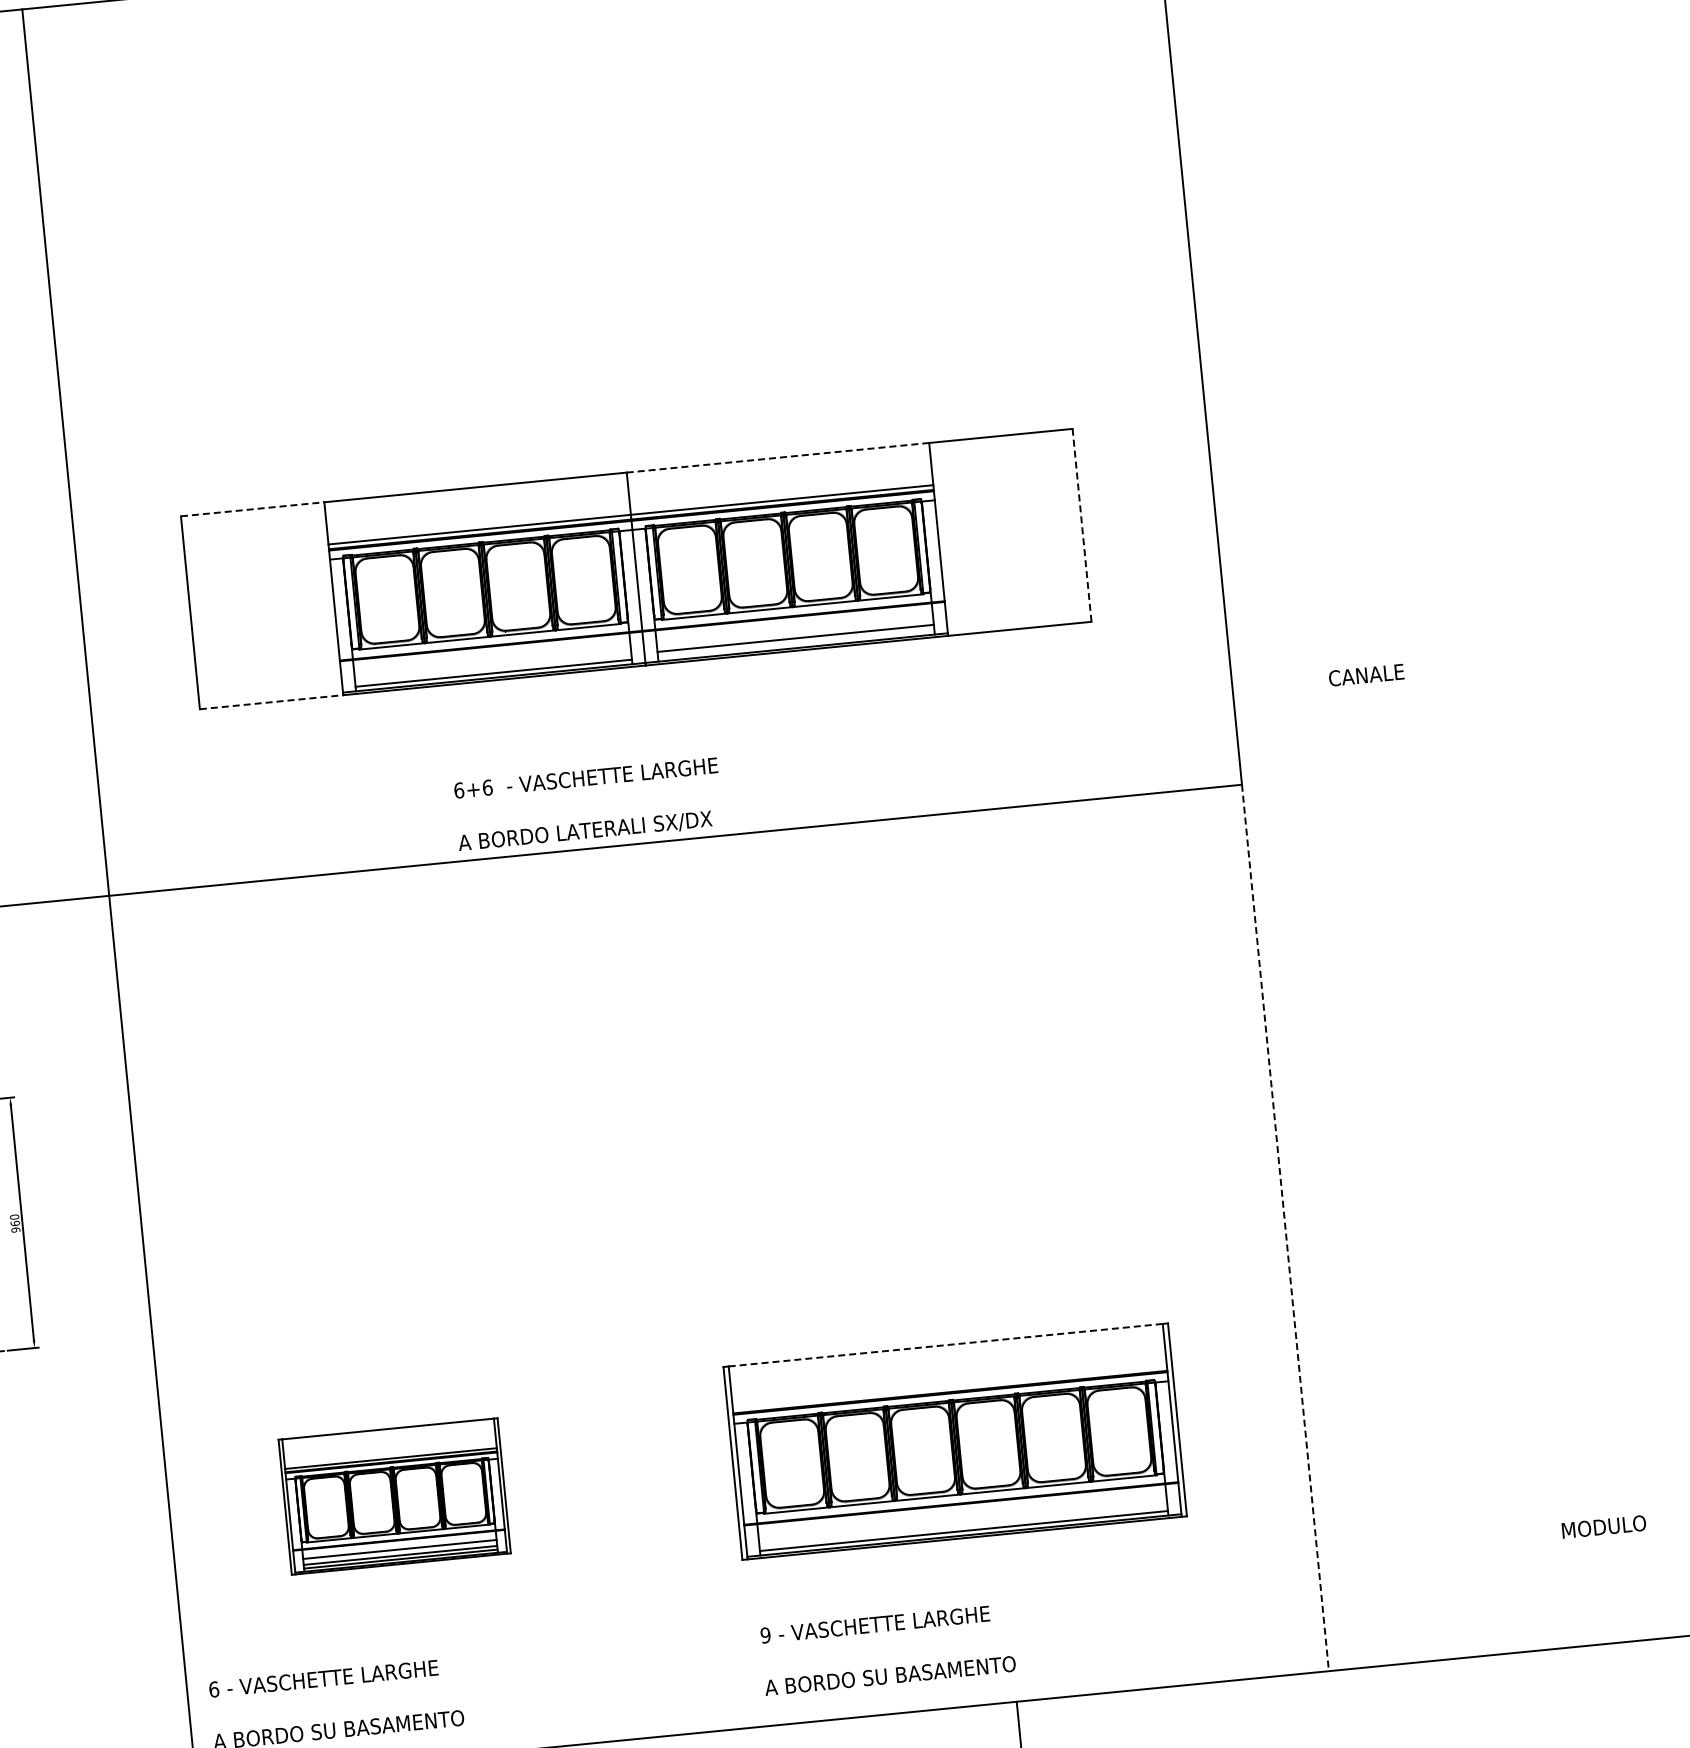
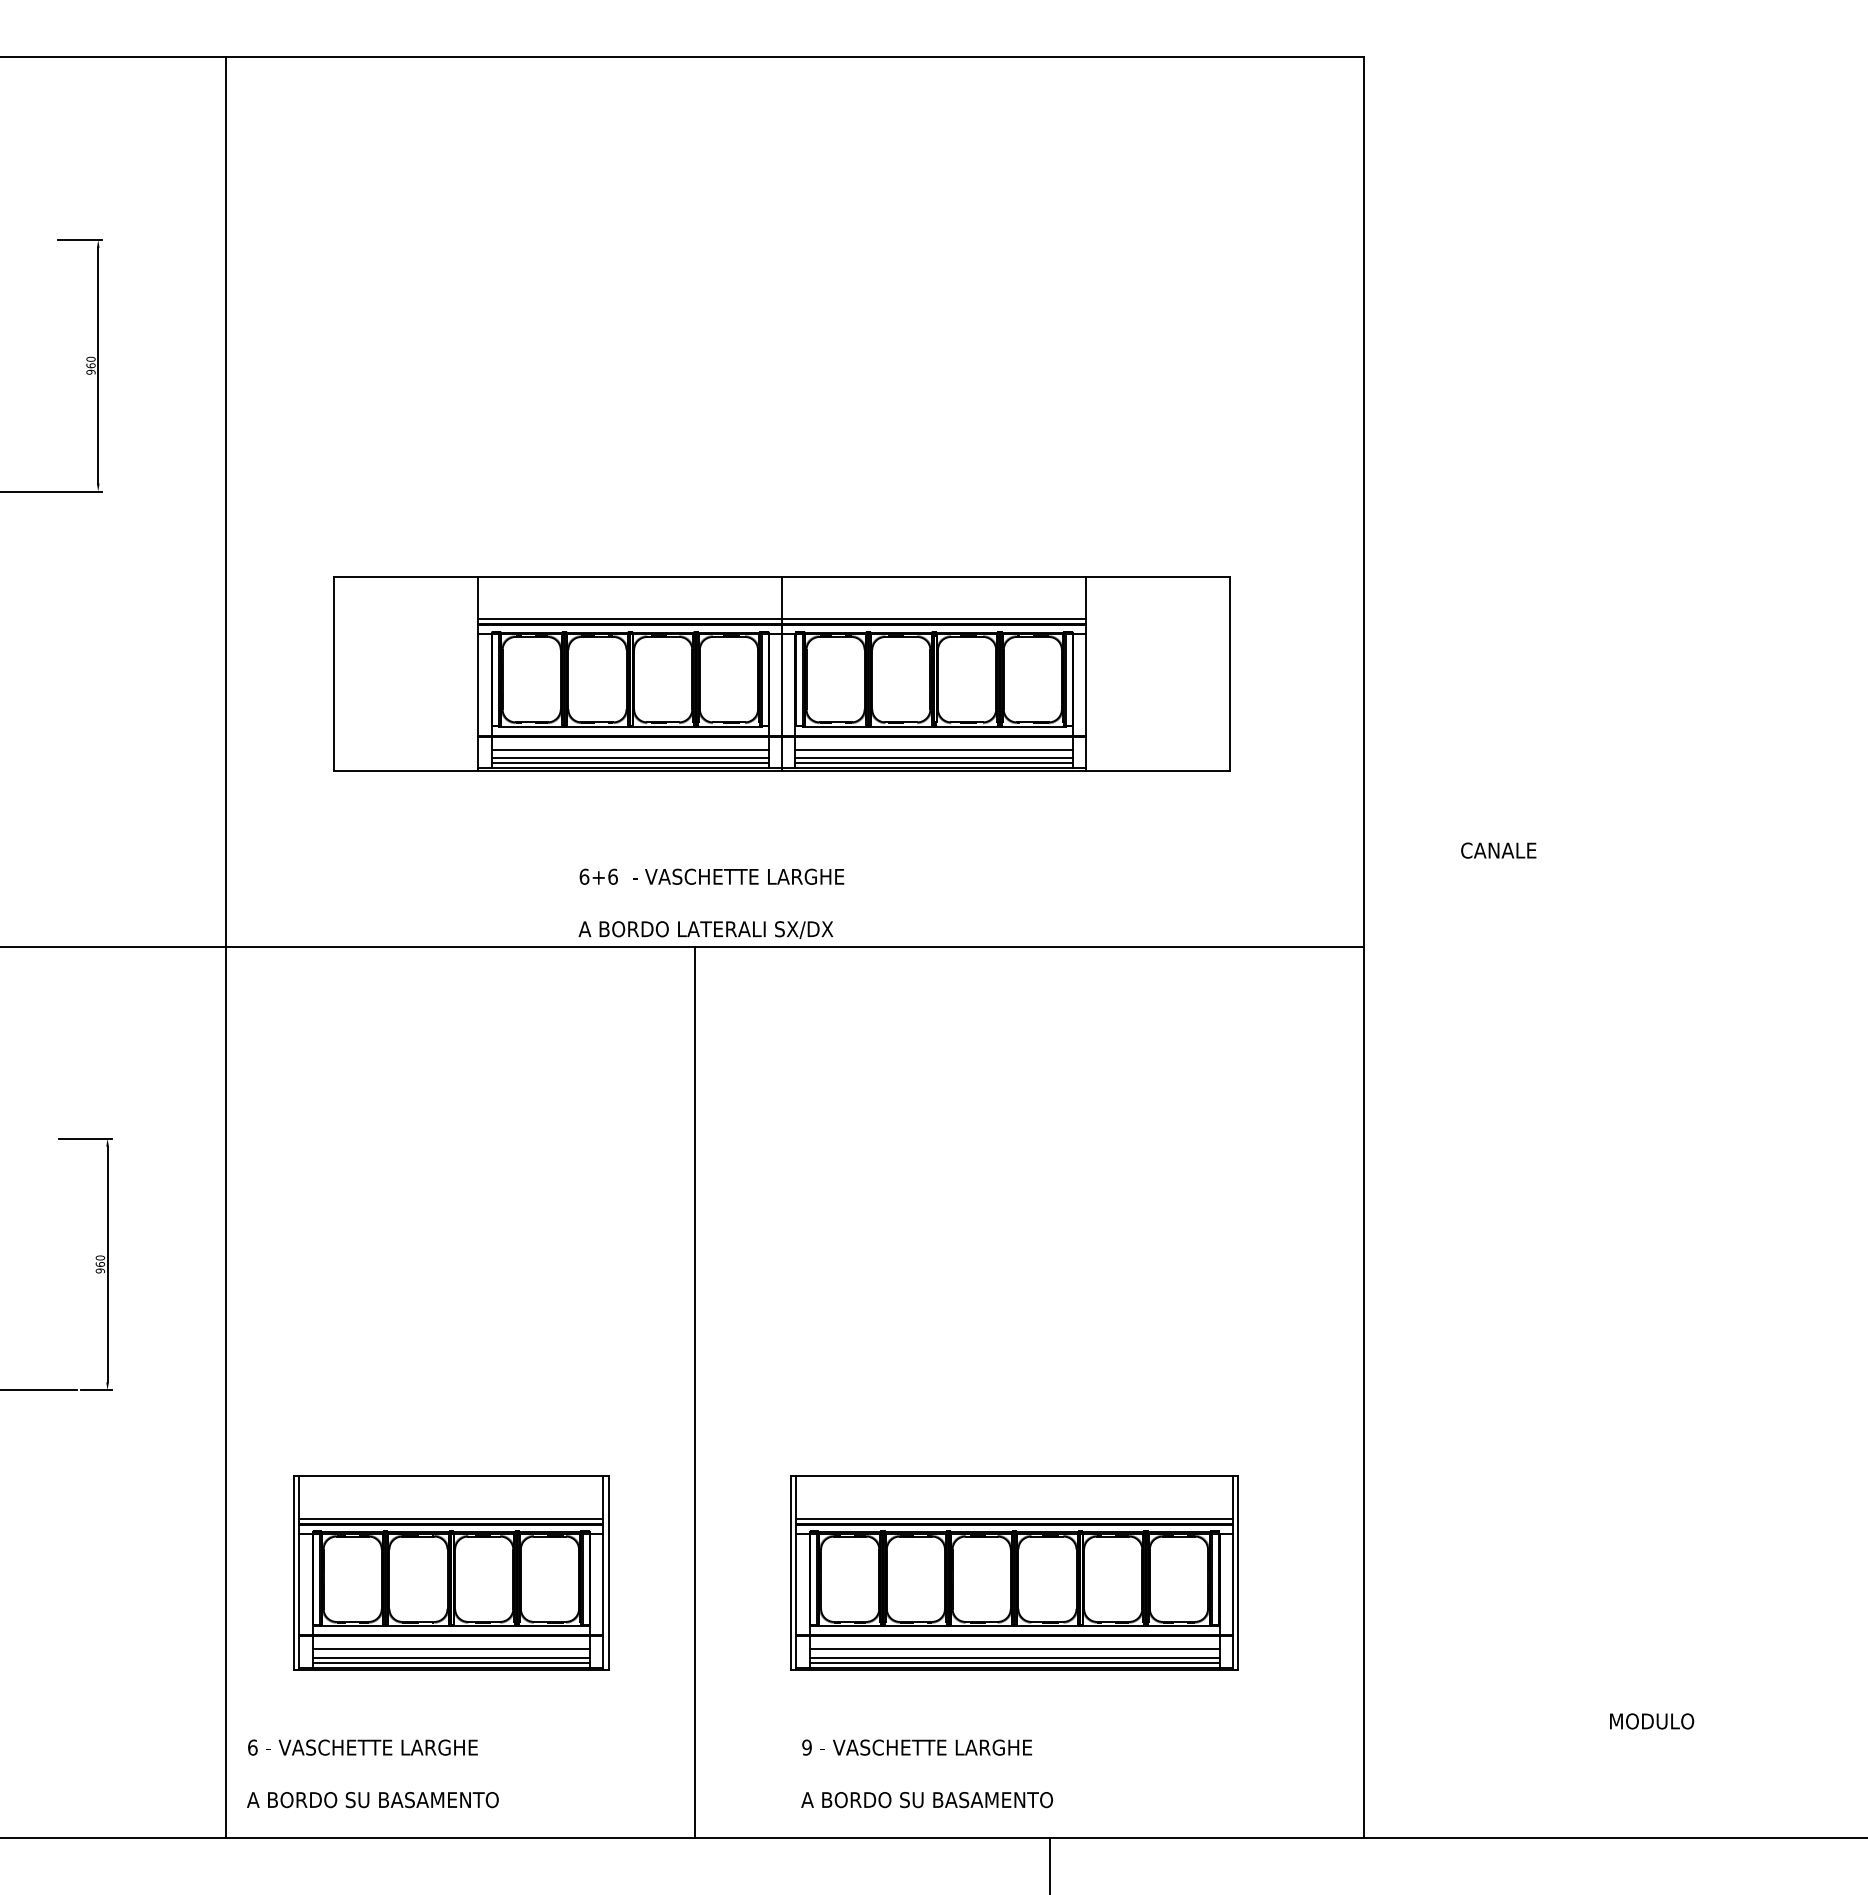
line: (778, 457) -> (934, 576), dashed -> solid
line: (252, 508) -> (406, 576), dashed -> solid
line: (1082, 525) -> (1230, 673), dashed -> solid
line: (795, 629) -> (934, 749), added
line: (796, 643) -> (934, 763), added
line: (492, 659) -> (630, 749), added
line: (493, 668) -> (630, 758), added
line: (271, 702) -> (406, 770), dashed -> solid
line: (1285, 1228) -> (1364, 1393), dashed -> solid
line: (619, 1292) -> (694, 1392), added
line: (946, 1345) -> (1015, 1476), dashed -> solid
line: (949, 1387) -> (1014, 1518), added
part: (394, 1495) -> (451, 1572), size x1.43
line: (962, 1517) -> (1014, 1649), added
line: (963, 1525) -> (1014, 1657), added

